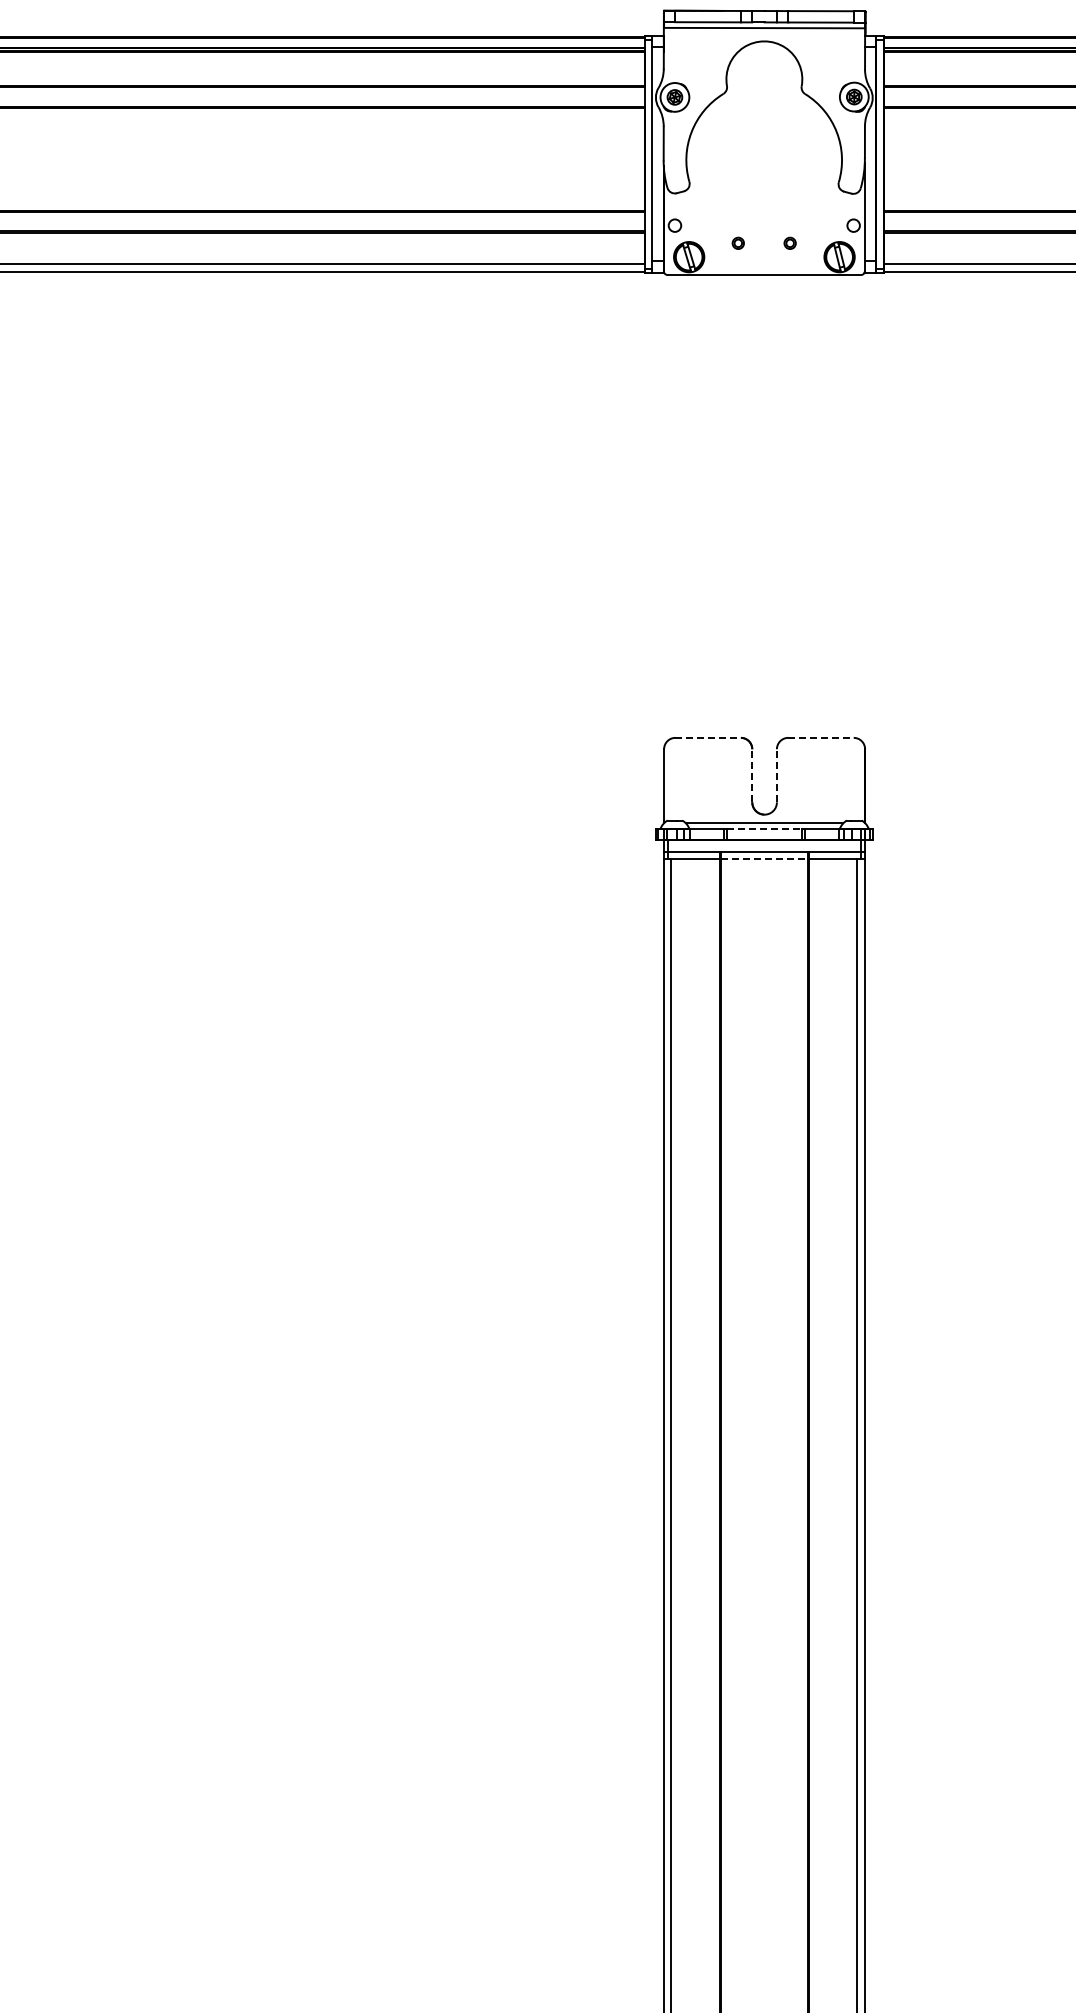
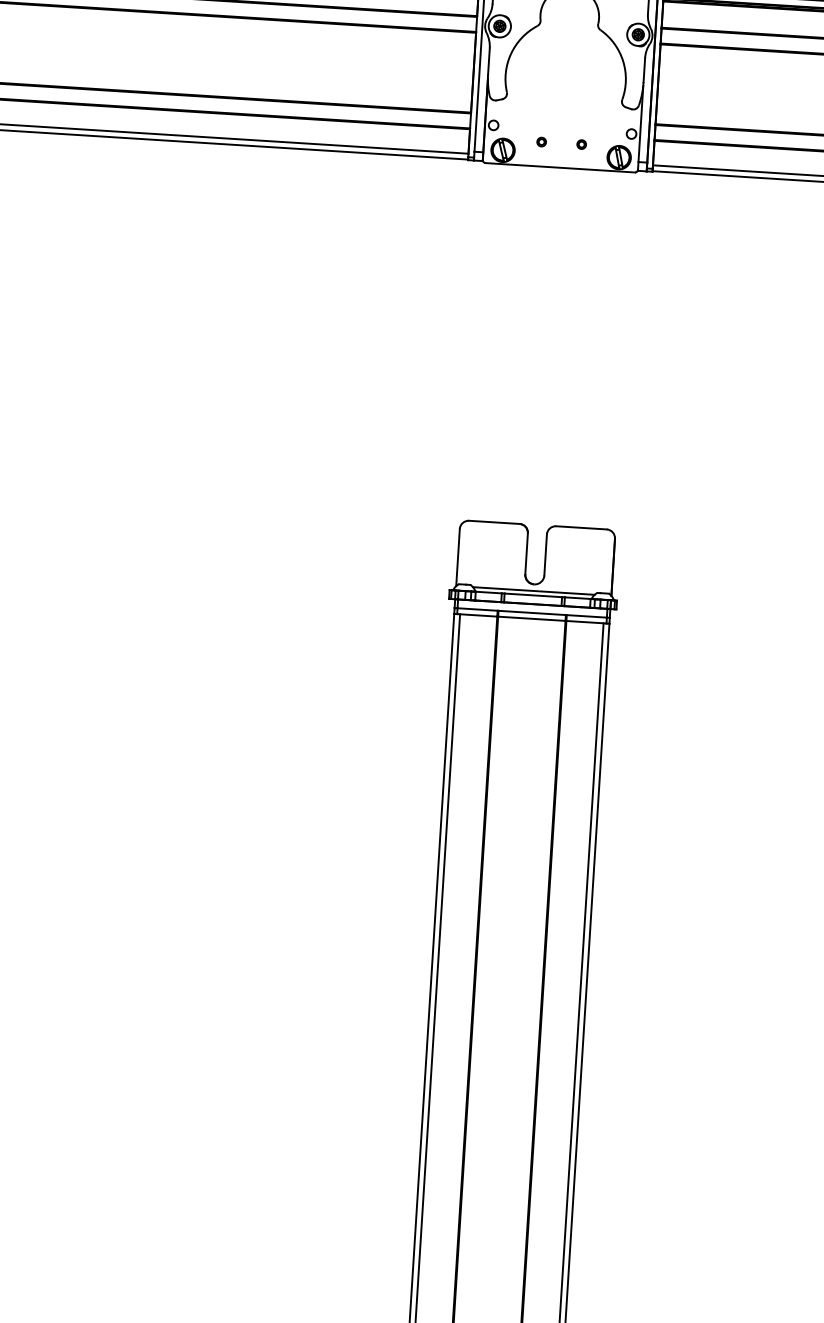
line: (708, 737) -> (494, 522), dashed -> solid
line: (821, 737) -> (581, 527), dashed -> solid
line: (752, 775) -> (526, 553), dashed -> solid
line: (776, 775) -> (545, 554), dashed -> solid
line: (764, 828) -> (533, 595), dashed -> solid
line: (764, 859) -> (531, 619), dashed -> solid

